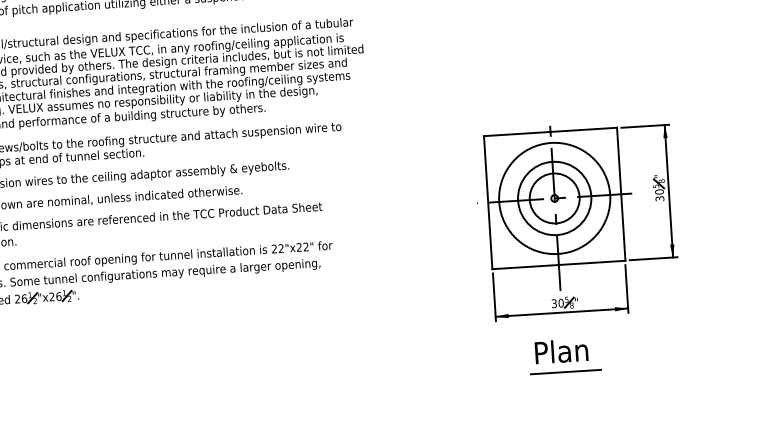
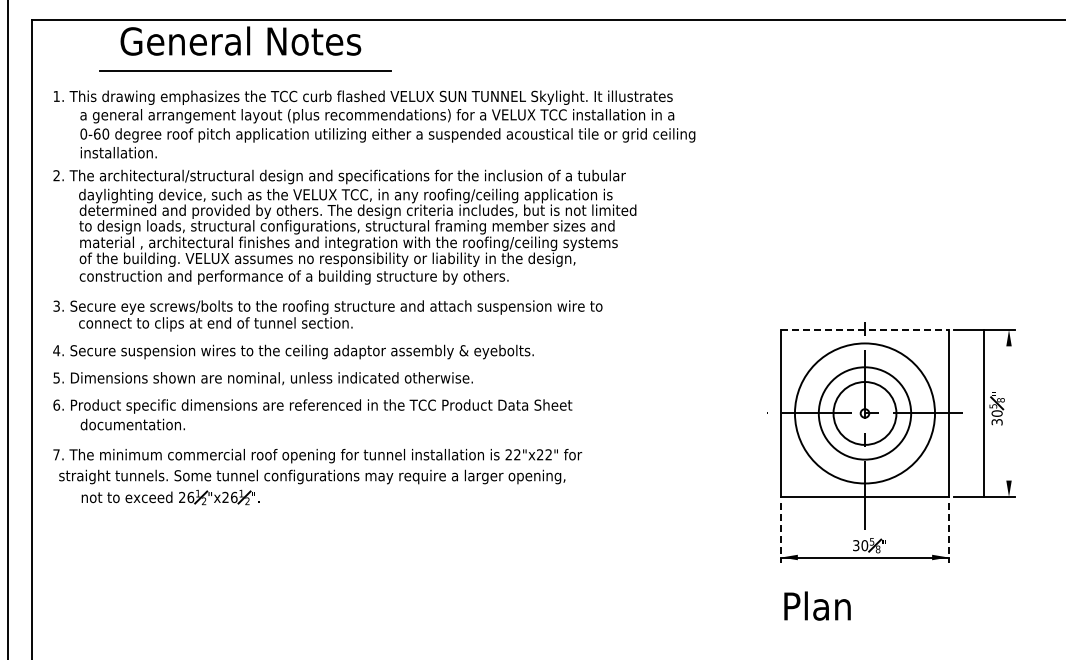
line: (550, 131) -> (864, 329), solid -> dashed
line: (669, 191) -> (984, 413), moved
line: (626, 289) -> (948, 533), solid -> dashed
line: (494, 297) -> (781, 533), solid -> dashed
text: (561, 350) -> (817, 605), moved
line: (566, 372) -> (865, 632), removed

